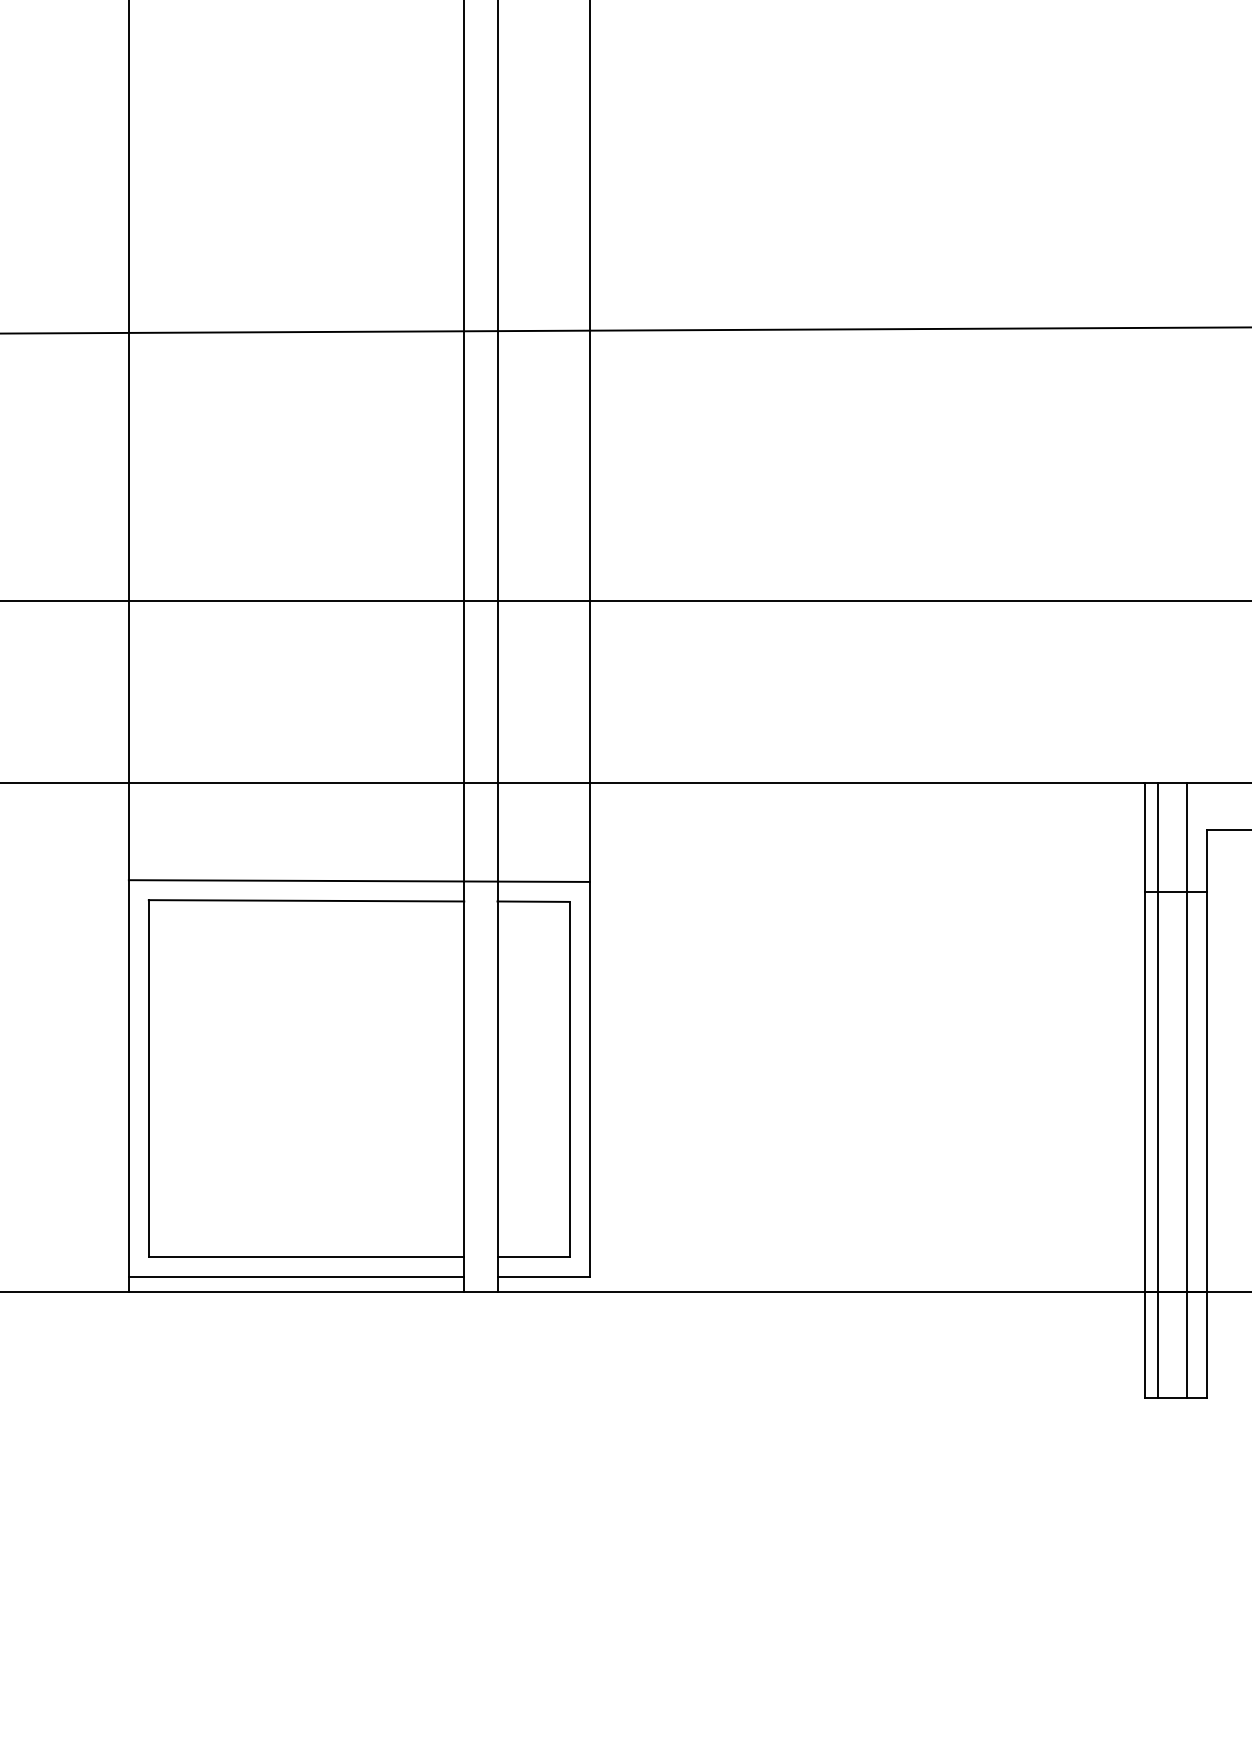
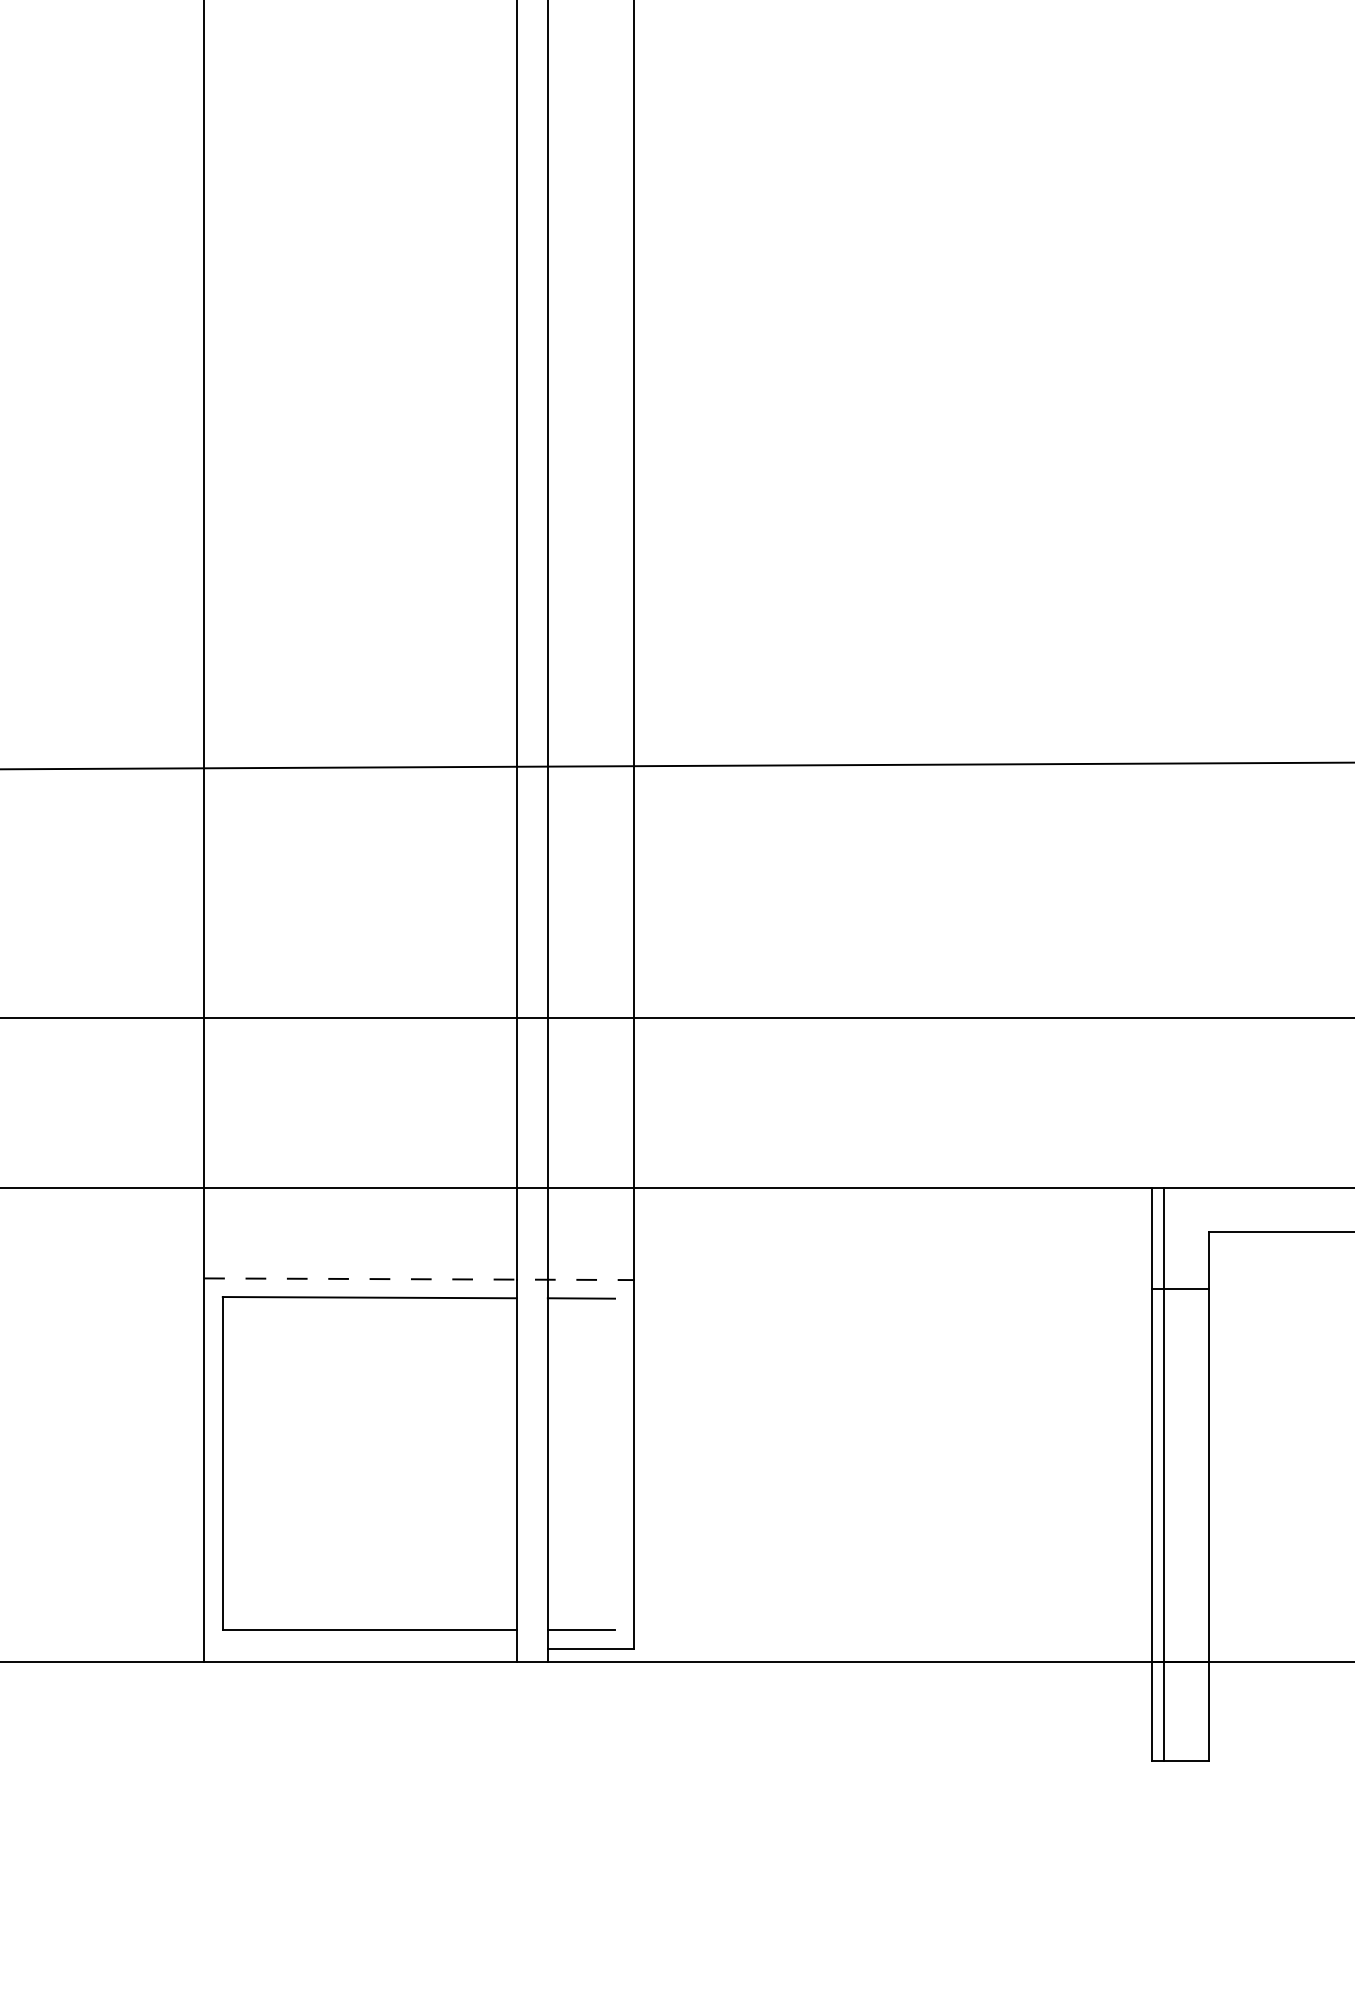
line: (358, 881) -> (418, 1279), solid -> dashed
line: (570, 1078) -> (615, 1463), removed
line: (1186, 1089) -> (1190, 1473), removed
line: (296, 1277) -> (360, 1648), removed

